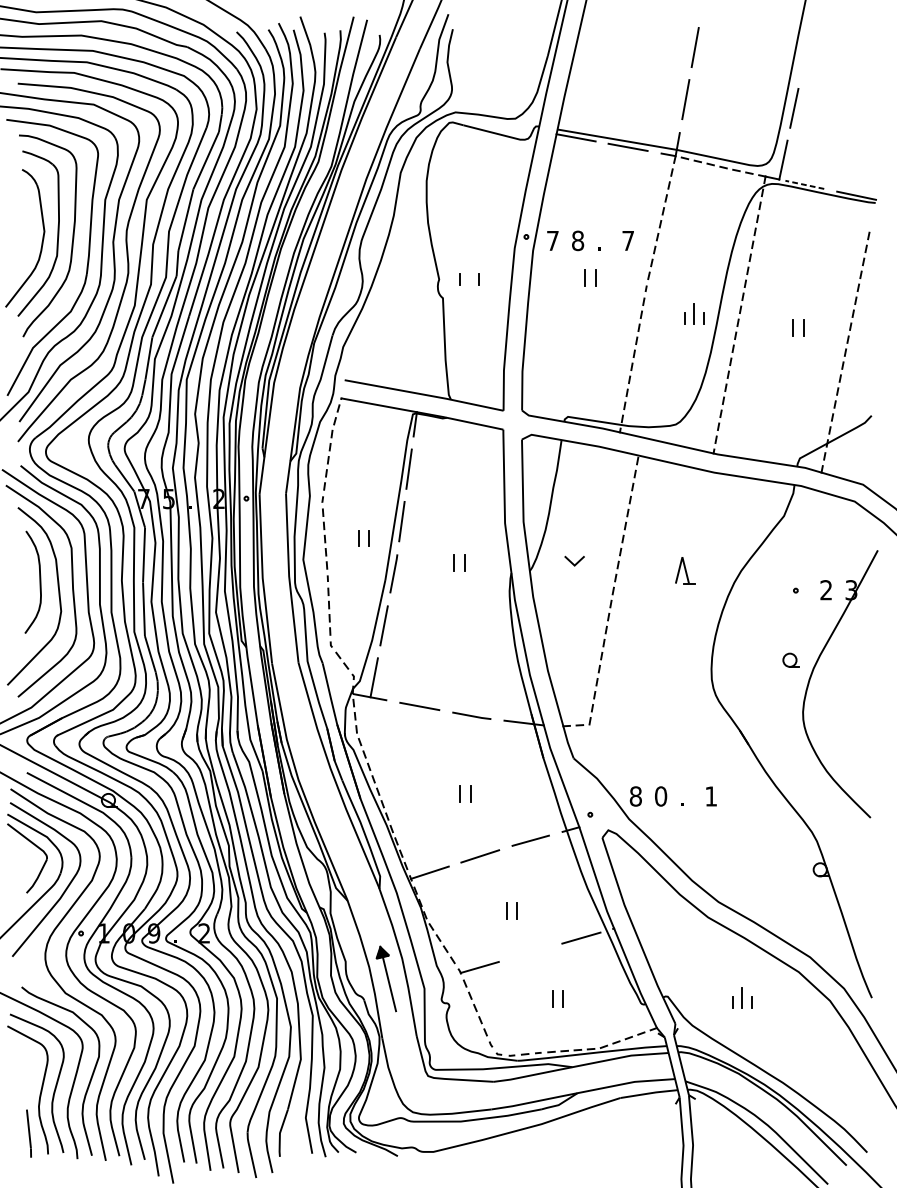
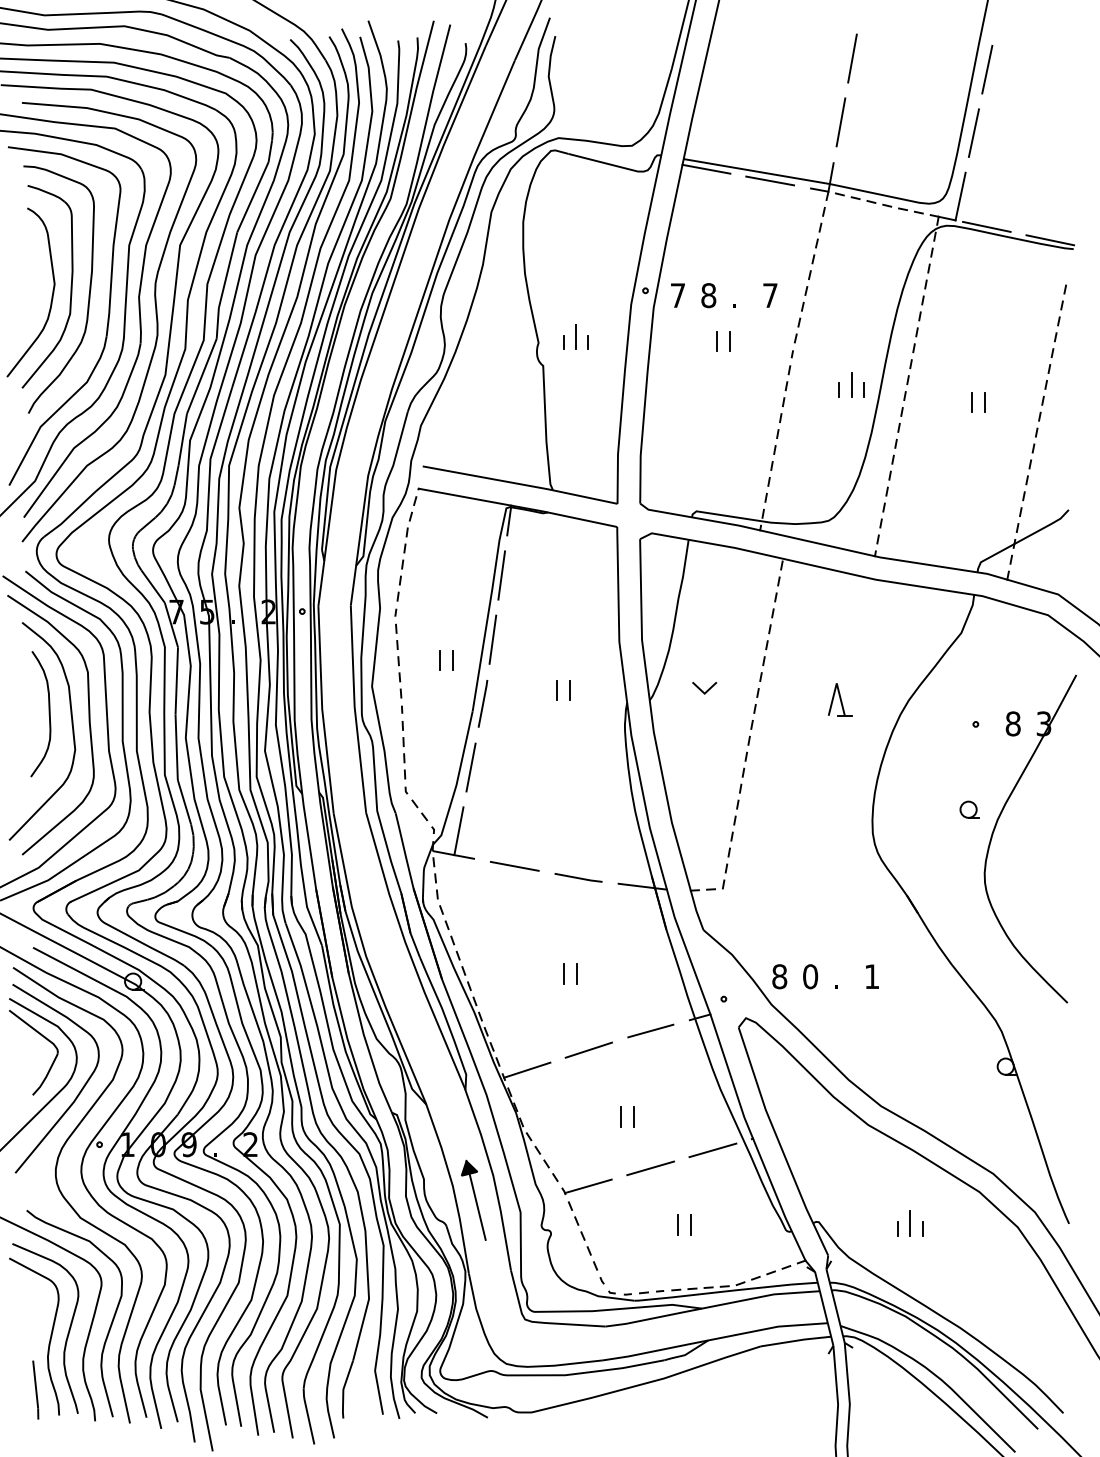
line: (805, 56) -> (987, 69), added
line: (804, 184) -> (986, 226), dashed -> solid
line: (469, 275) -> (575, 337), added
text: (825, 589) -> (1012, 723), 2 -> 8
line: (530, 952) -> (650, 1168), added

